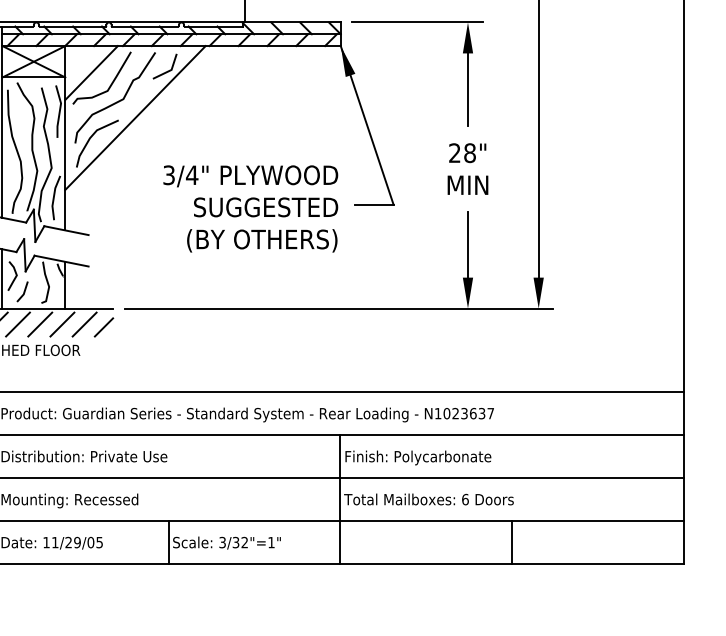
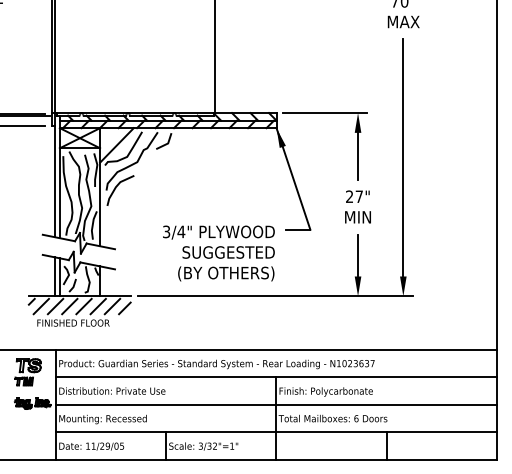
line: (136, 118) -> (145, 174), removed
text: (470, 152) -> (359, 196), 28" -> 27"
text: (250, 208) -> (218, 253), moved

